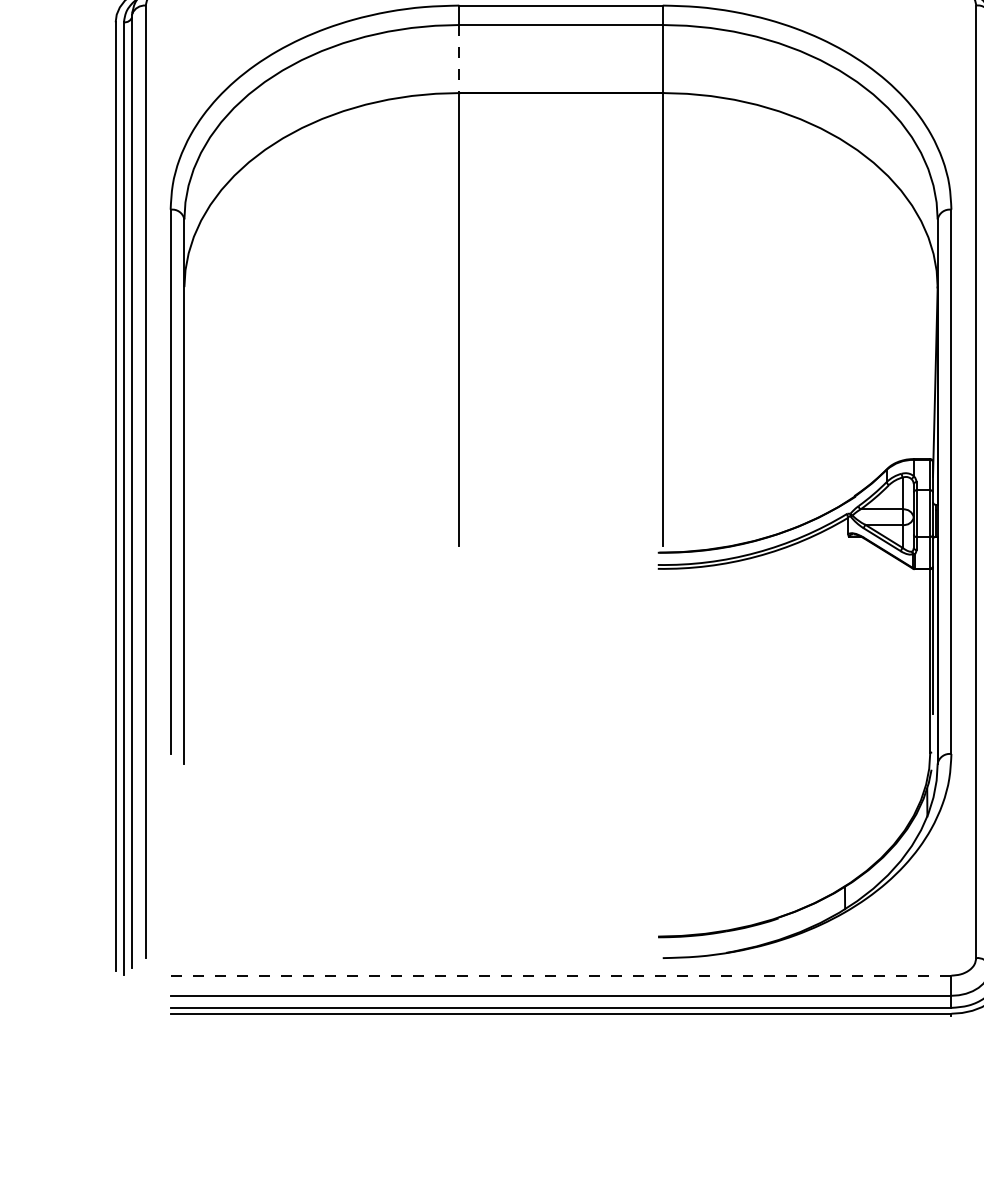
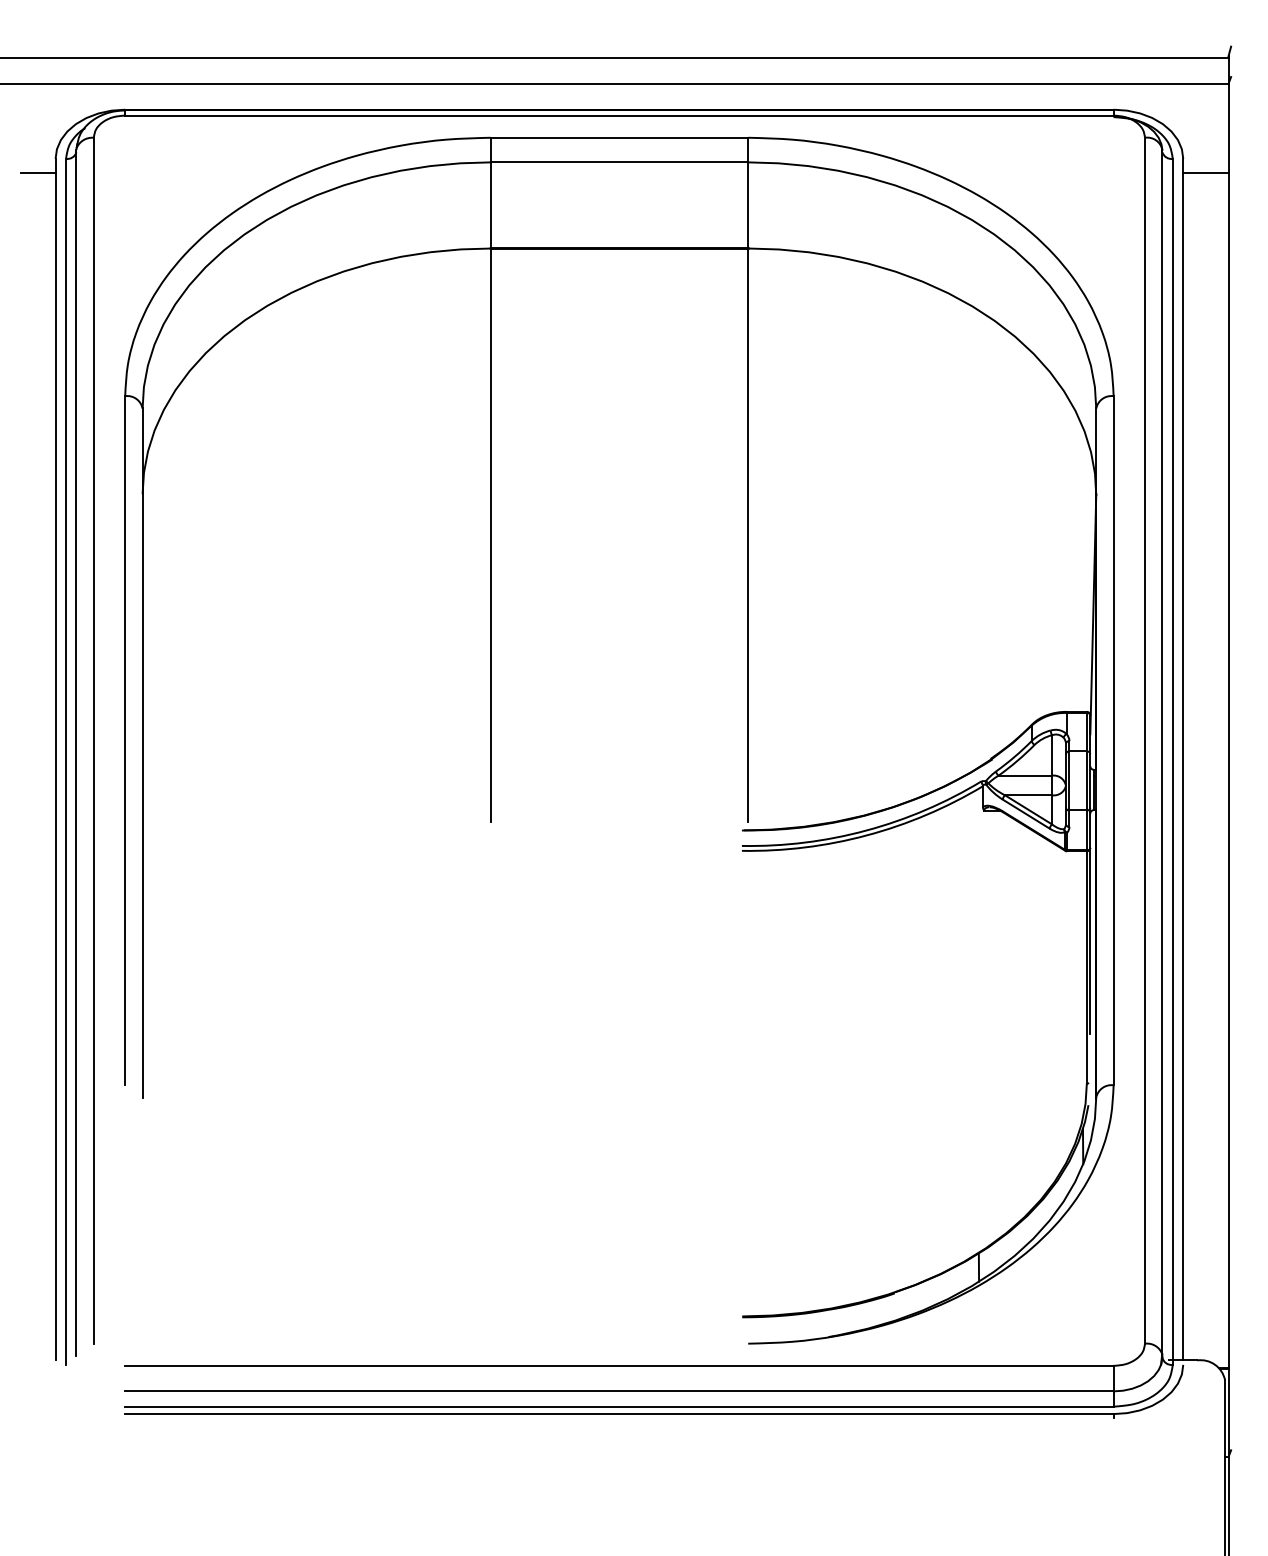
line: (101, 33) -> (37, 172), added
line: (459, 59) -> (490, 205), dashed -> solid
line: (561, 975) -> (619, 1365), dashed -> solid

